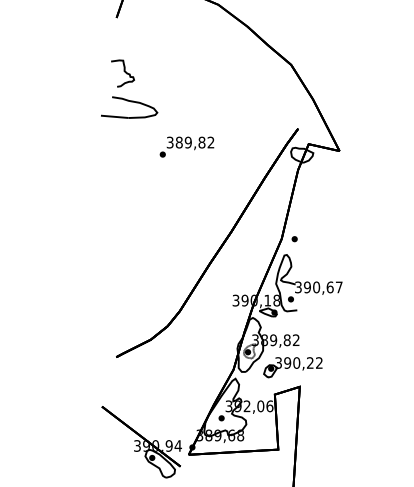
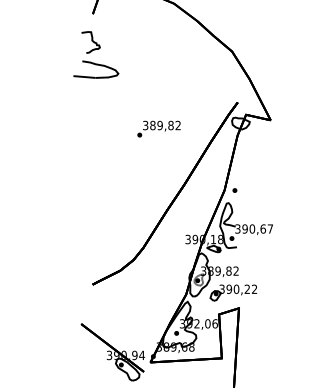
part: (129, 88) -> (96, 54), moved
text: (186, 146) -> (158, 128), moved

